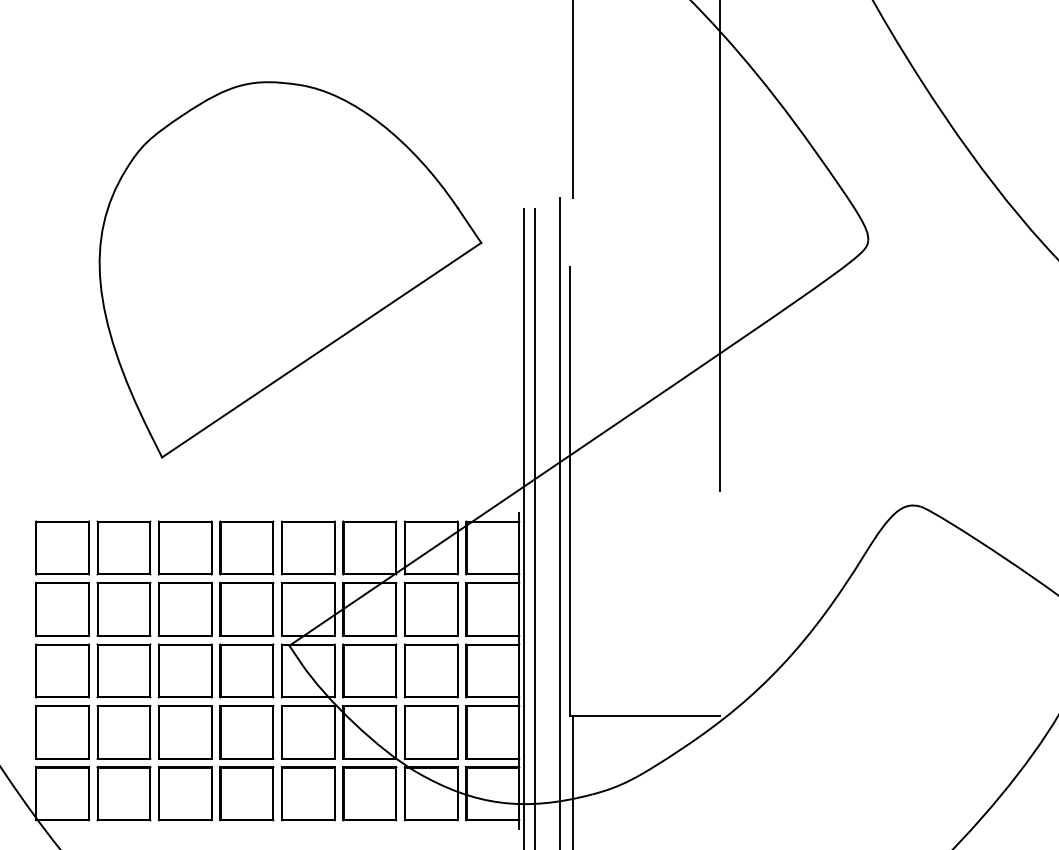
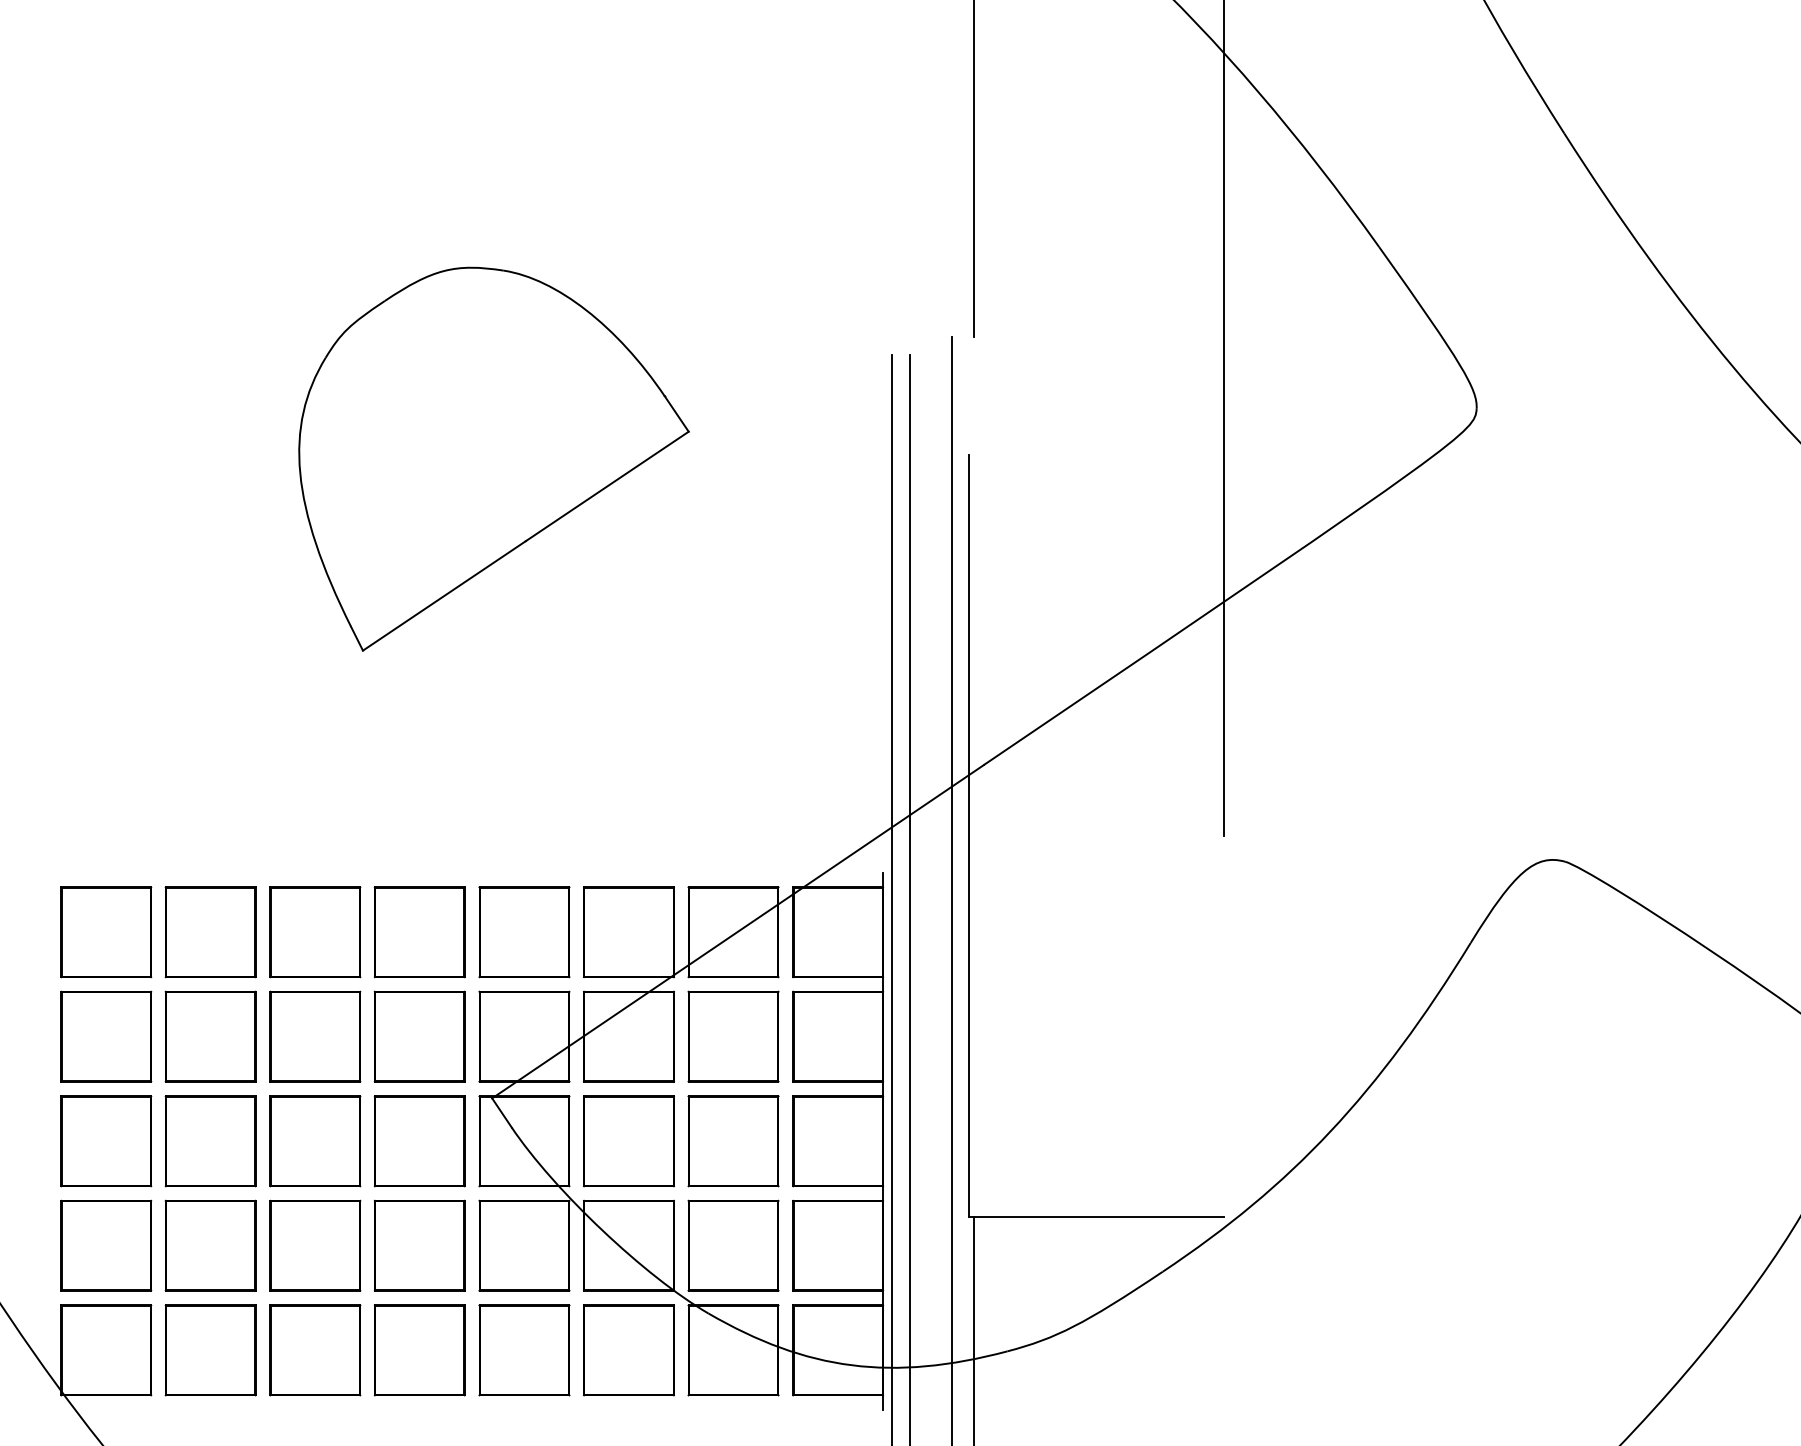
part: (290, 269) -> (494, 458), size x0.6

